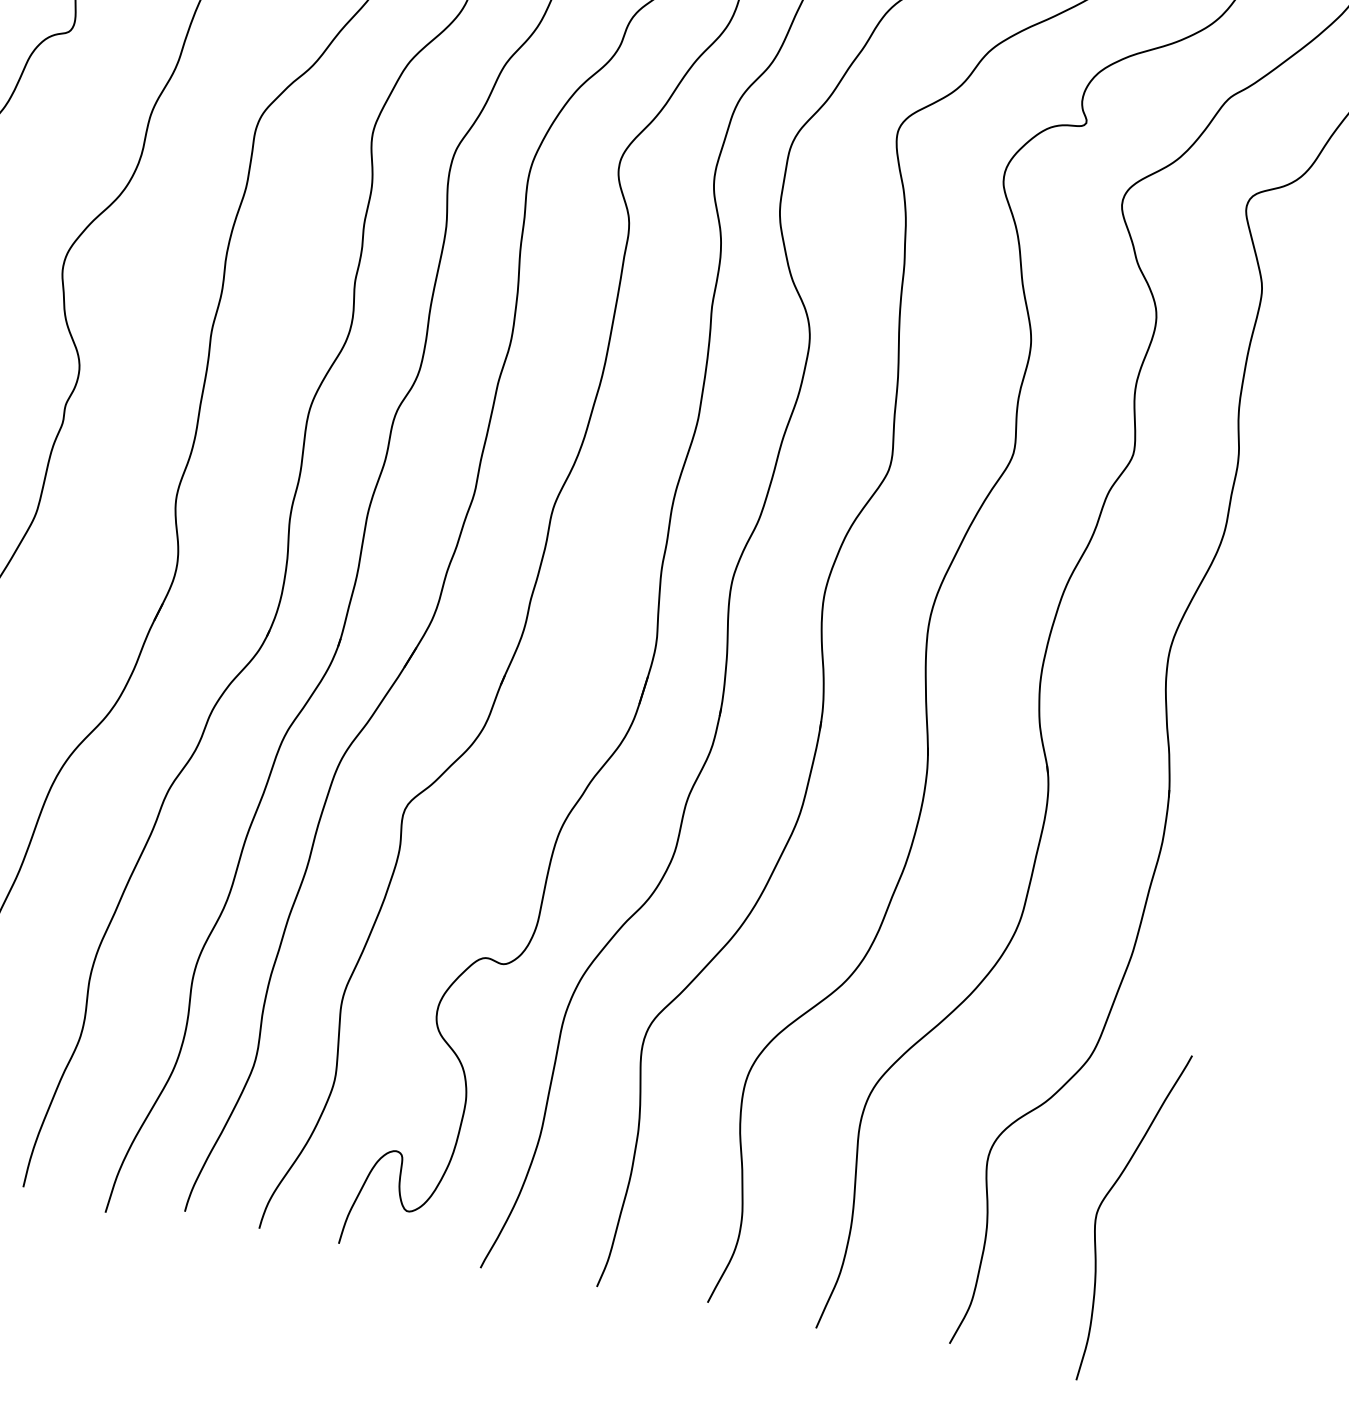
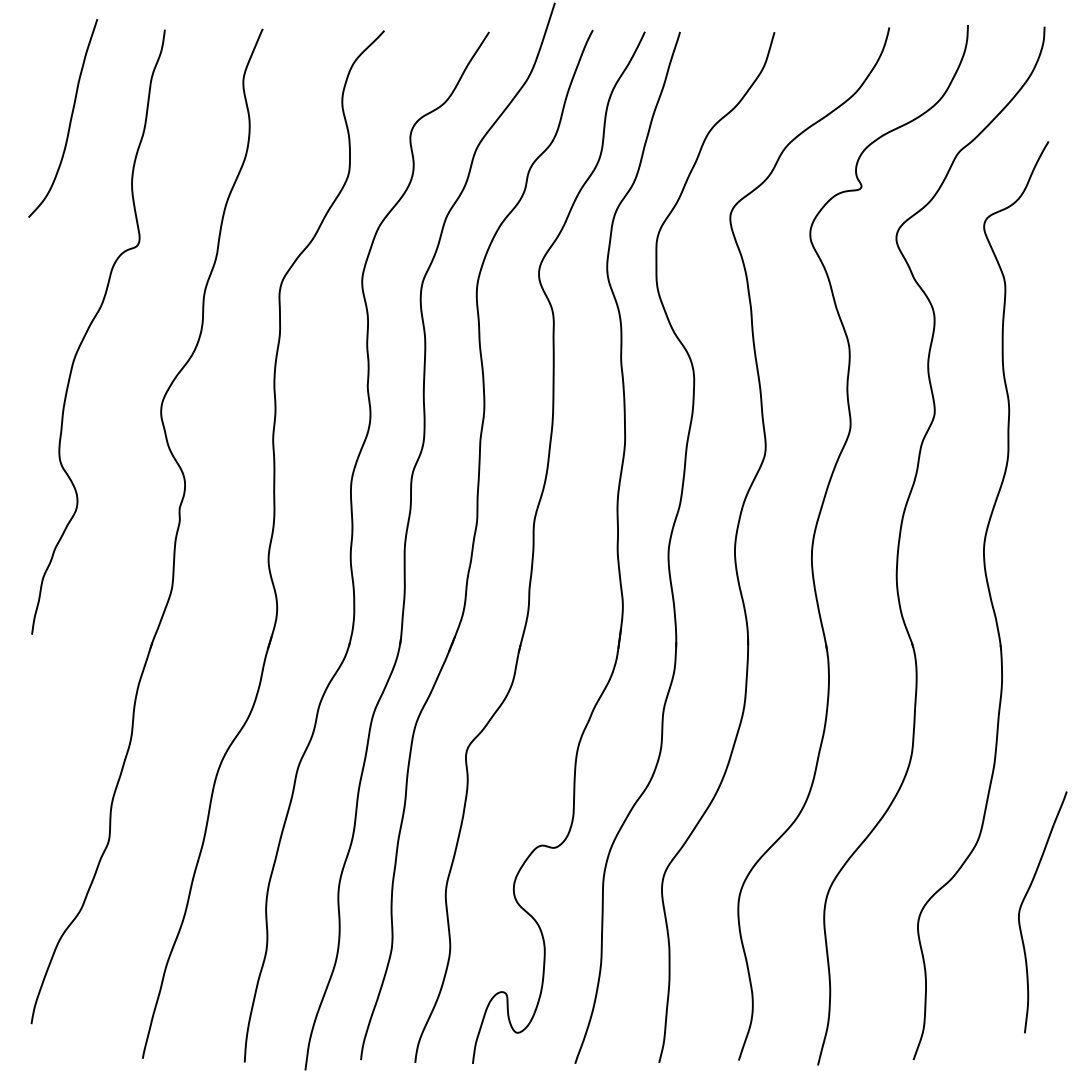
curve: (1103, 1202) -> (1022, 905), moved

